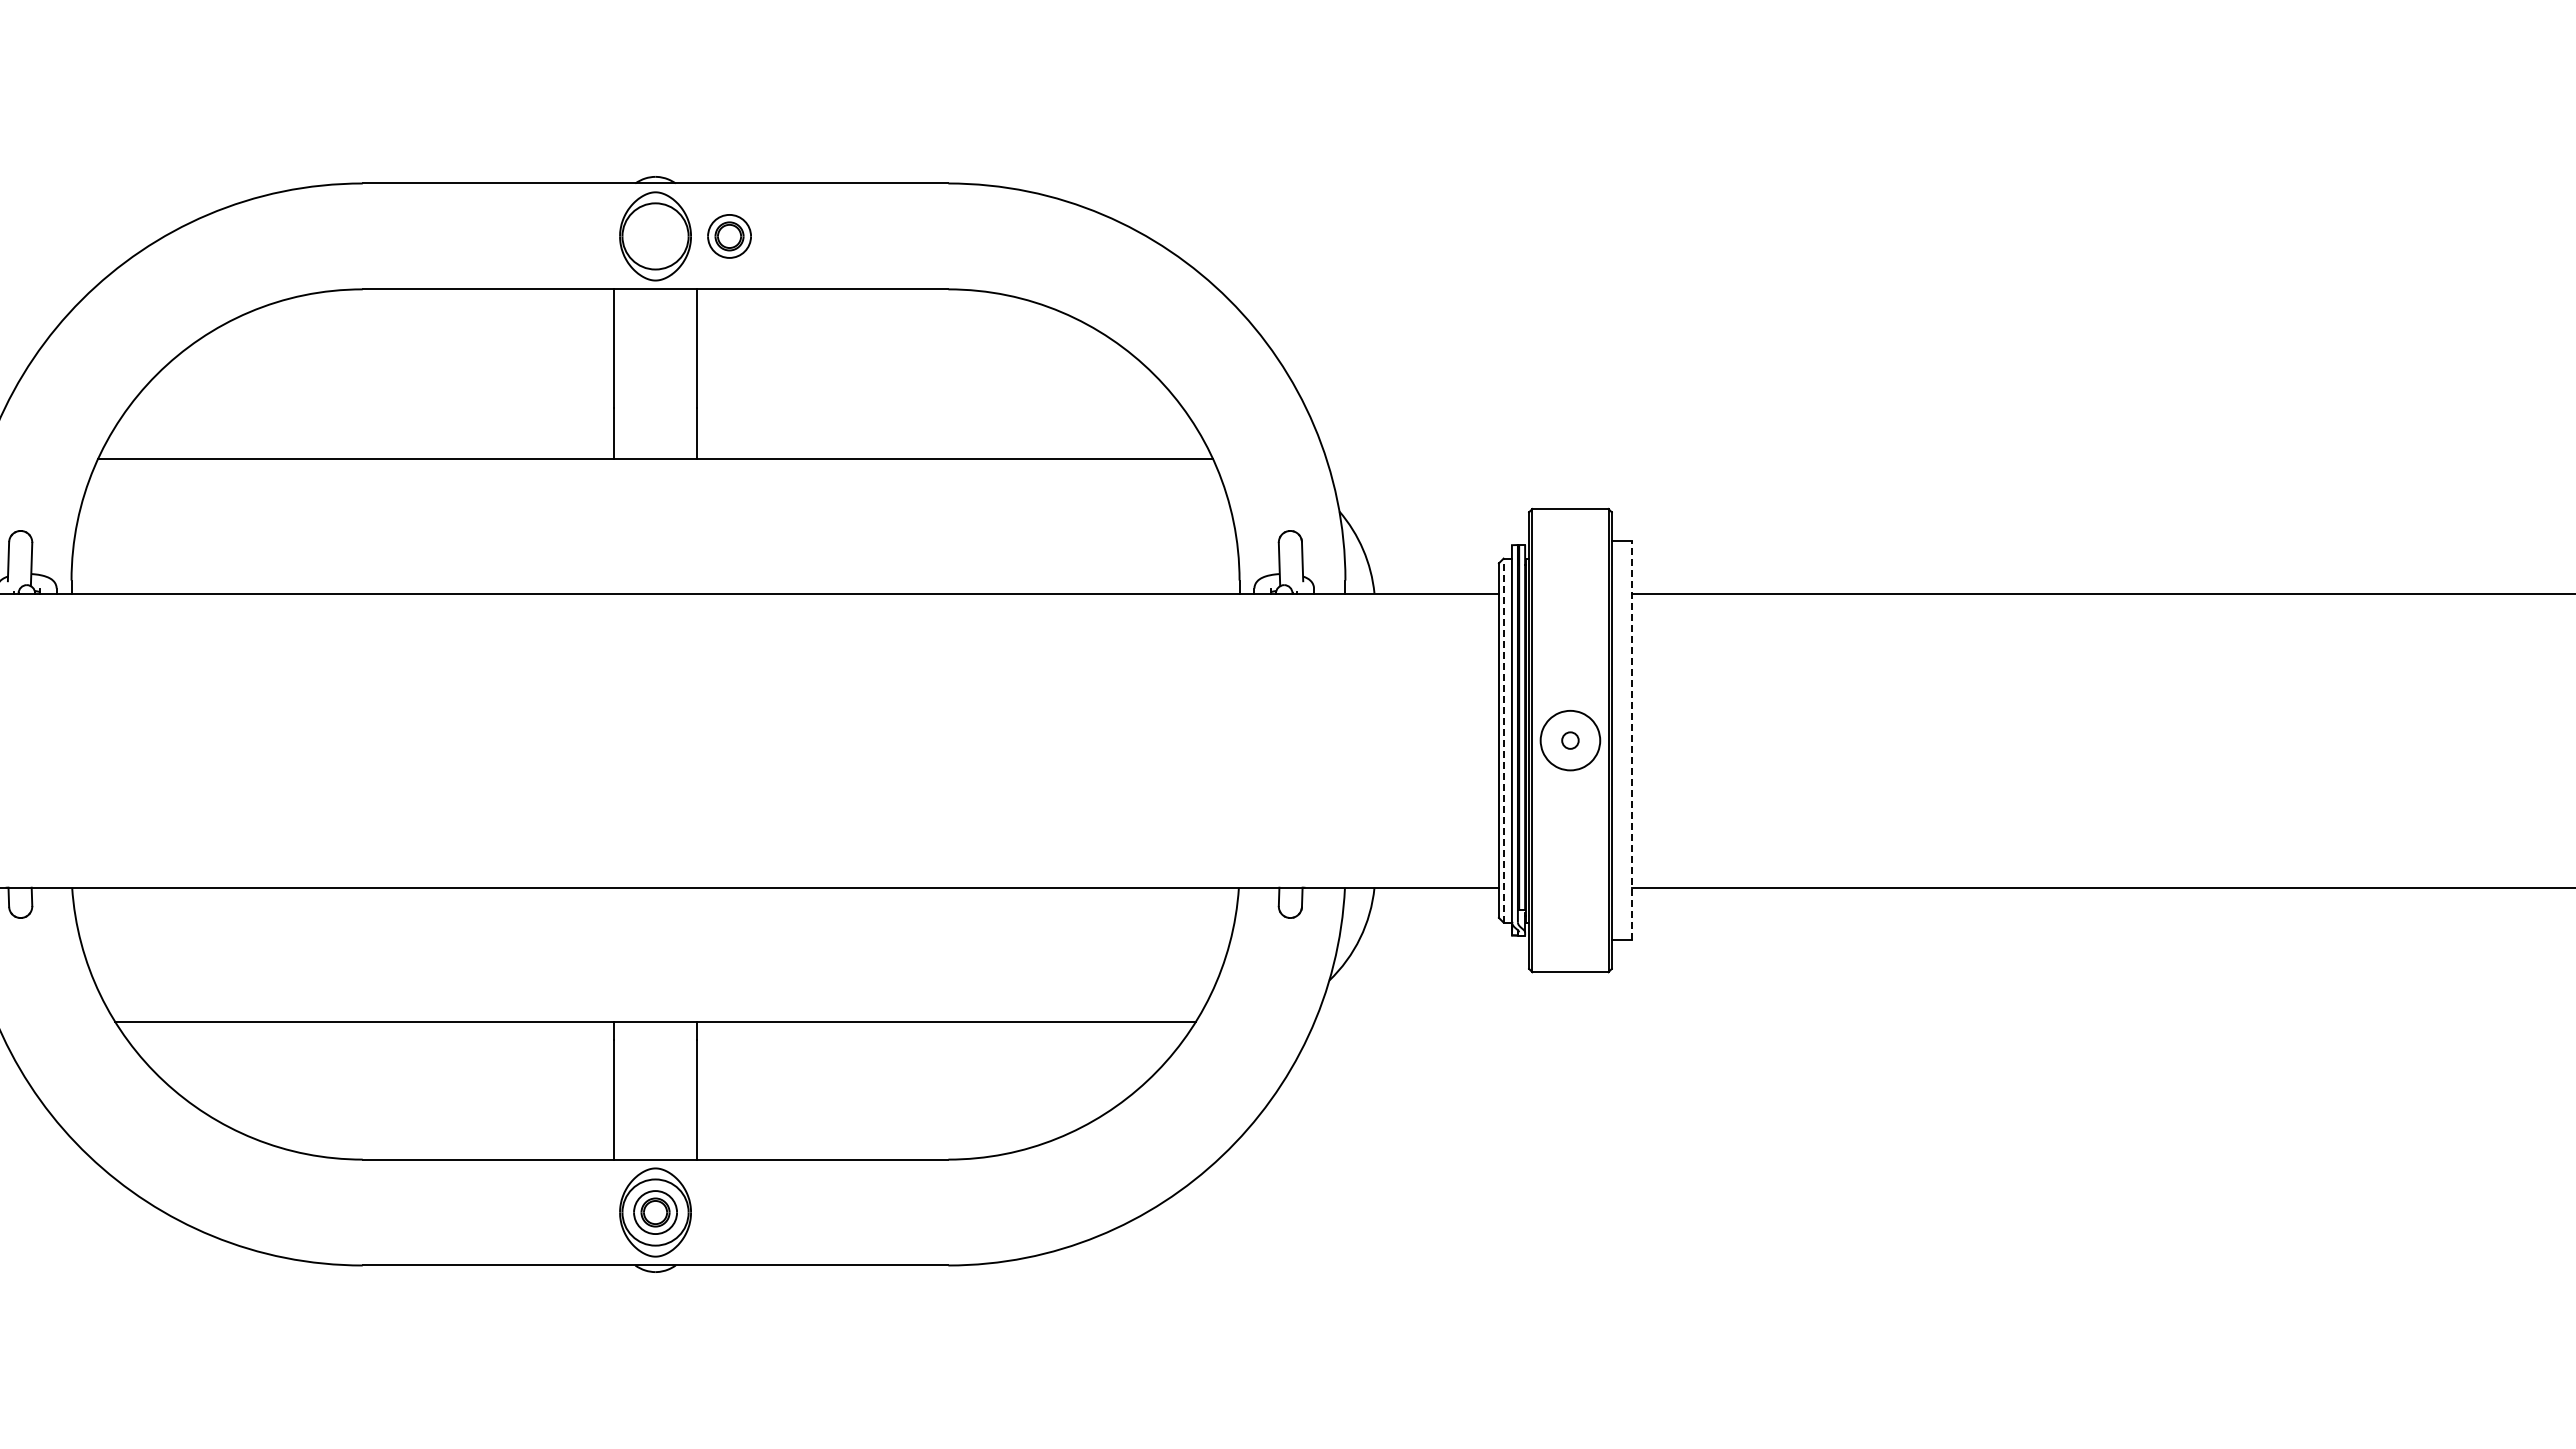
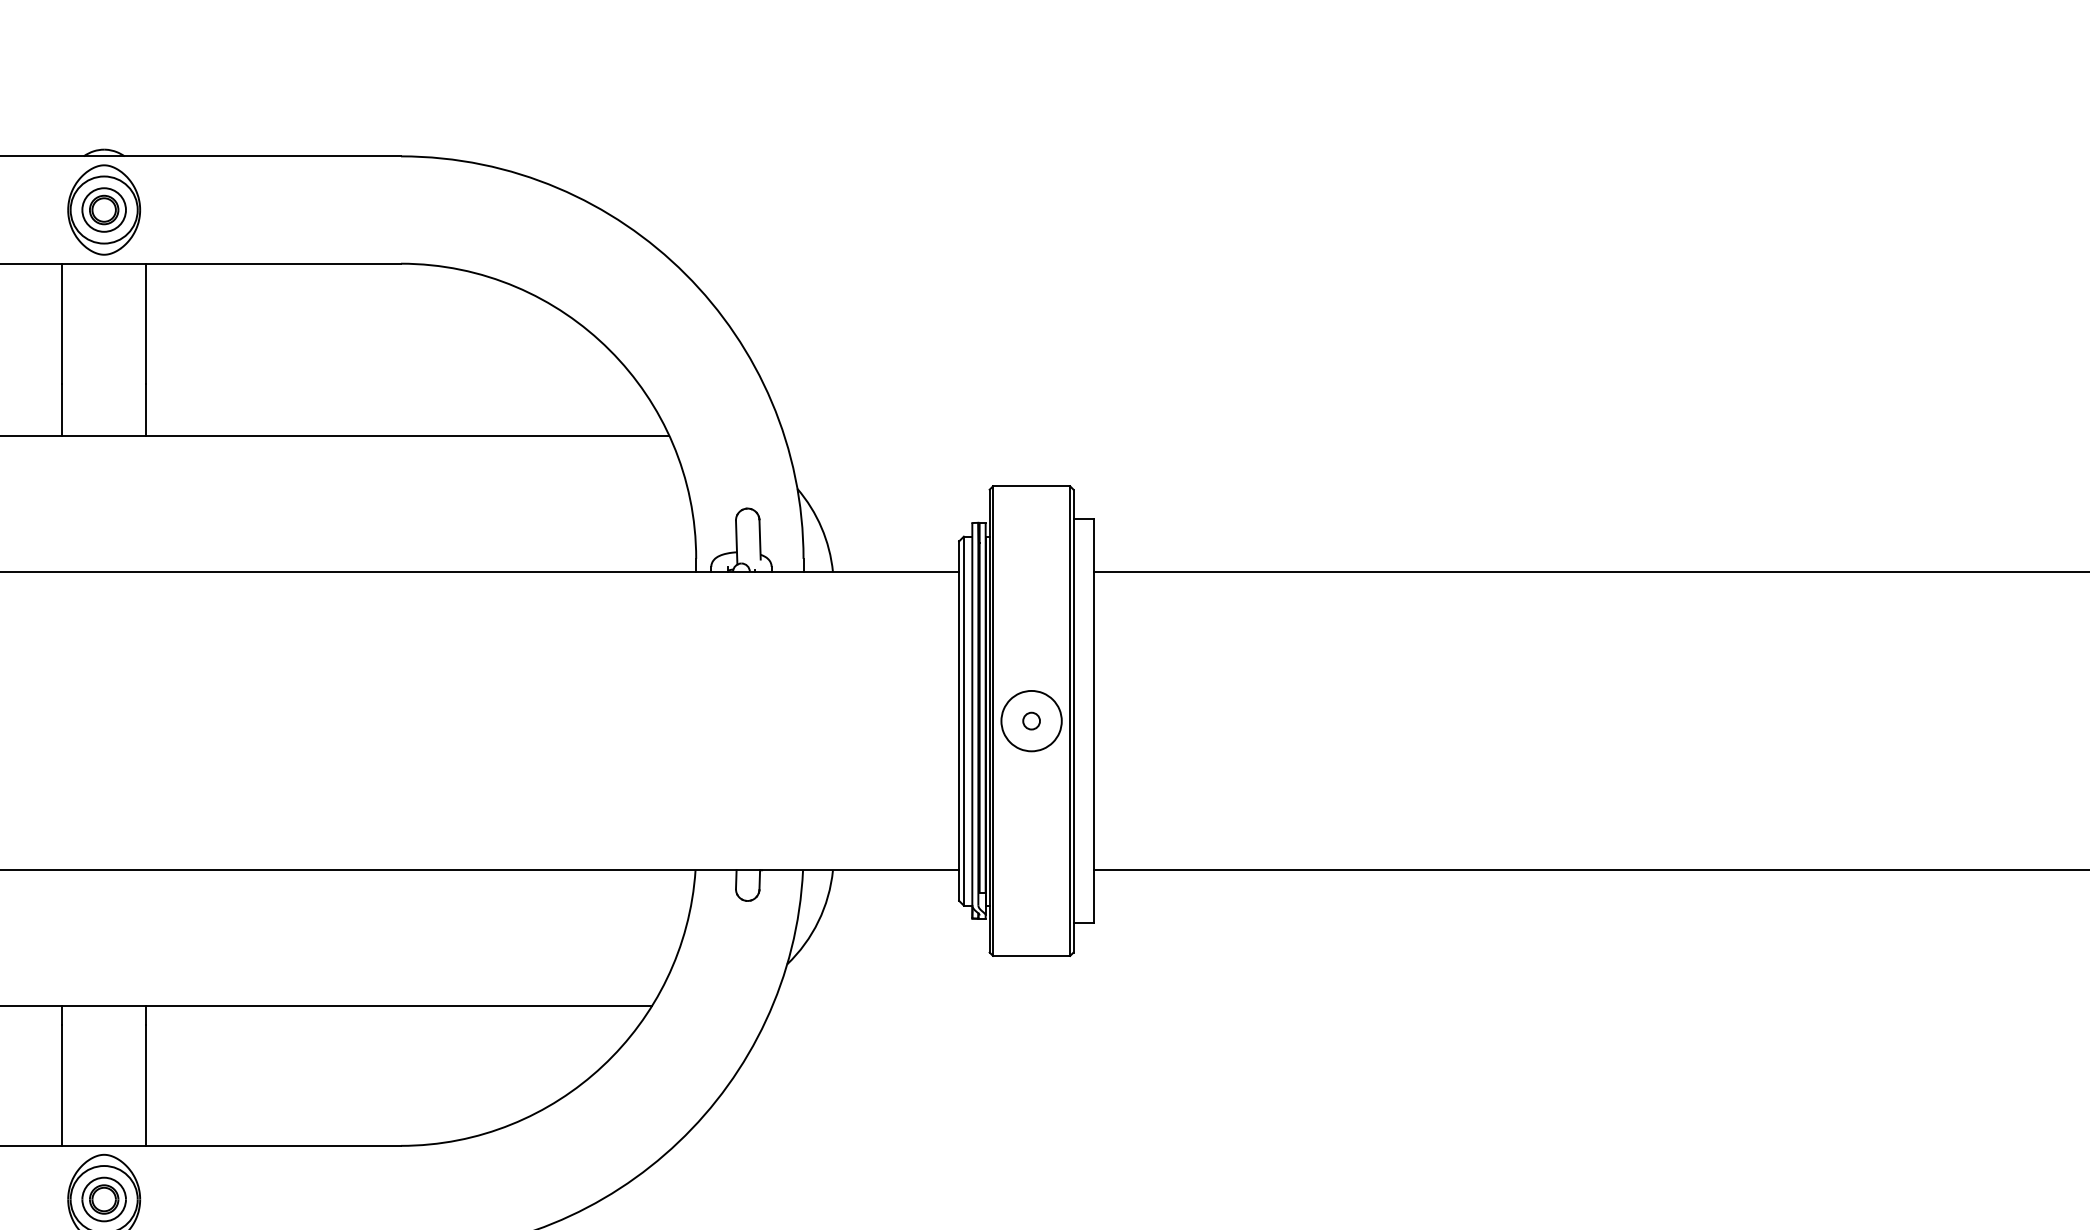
part: (729, 236) -> (104, 210), moved
line: (1503, 740) -> (963, 721), dashed -> solid
line: (1631, 740) -> (1093, 721), dashed -> solid

